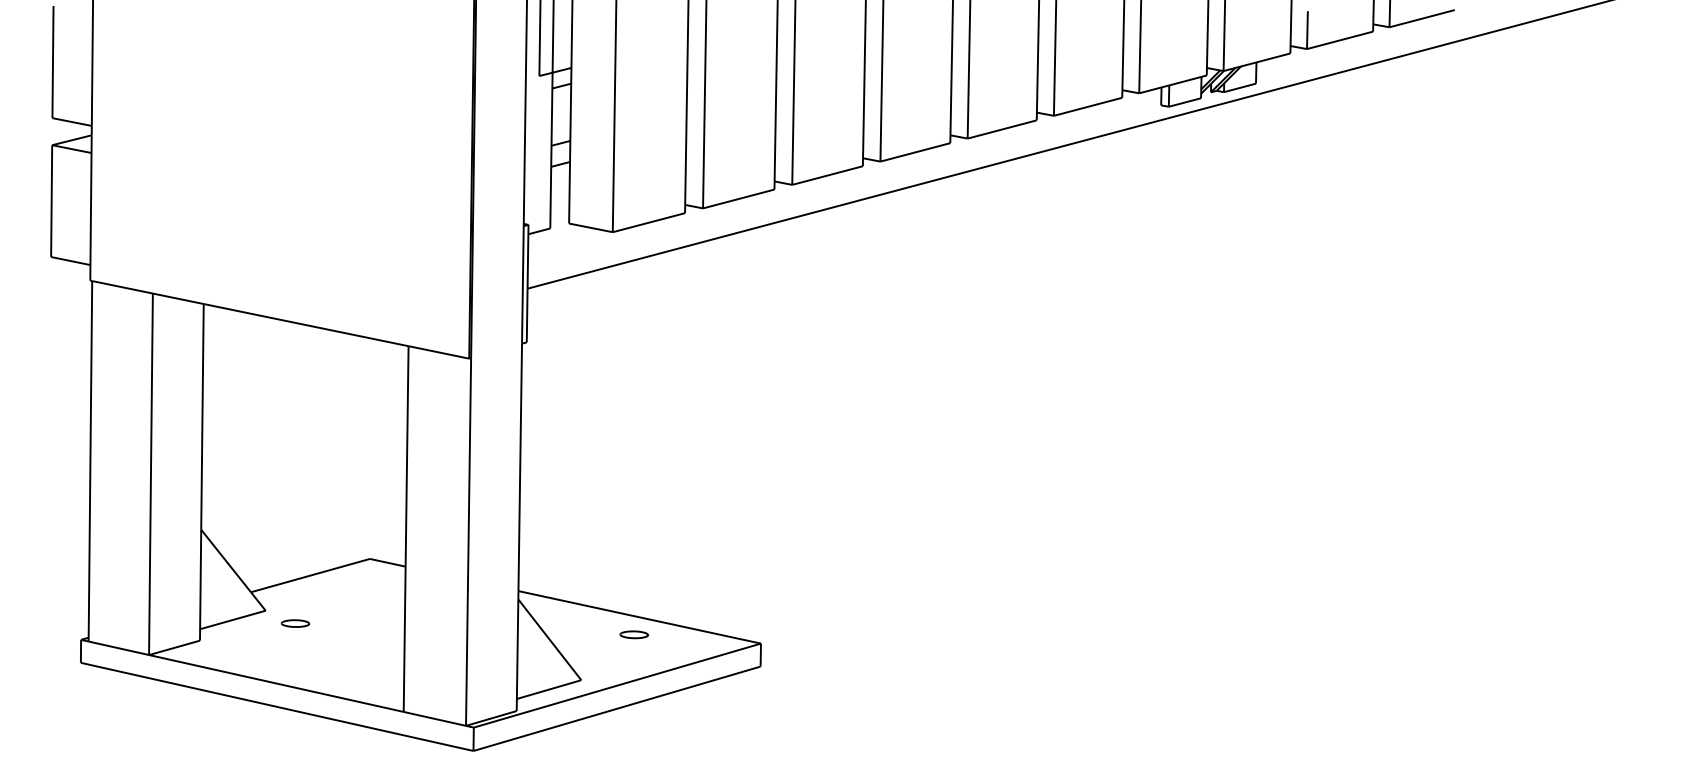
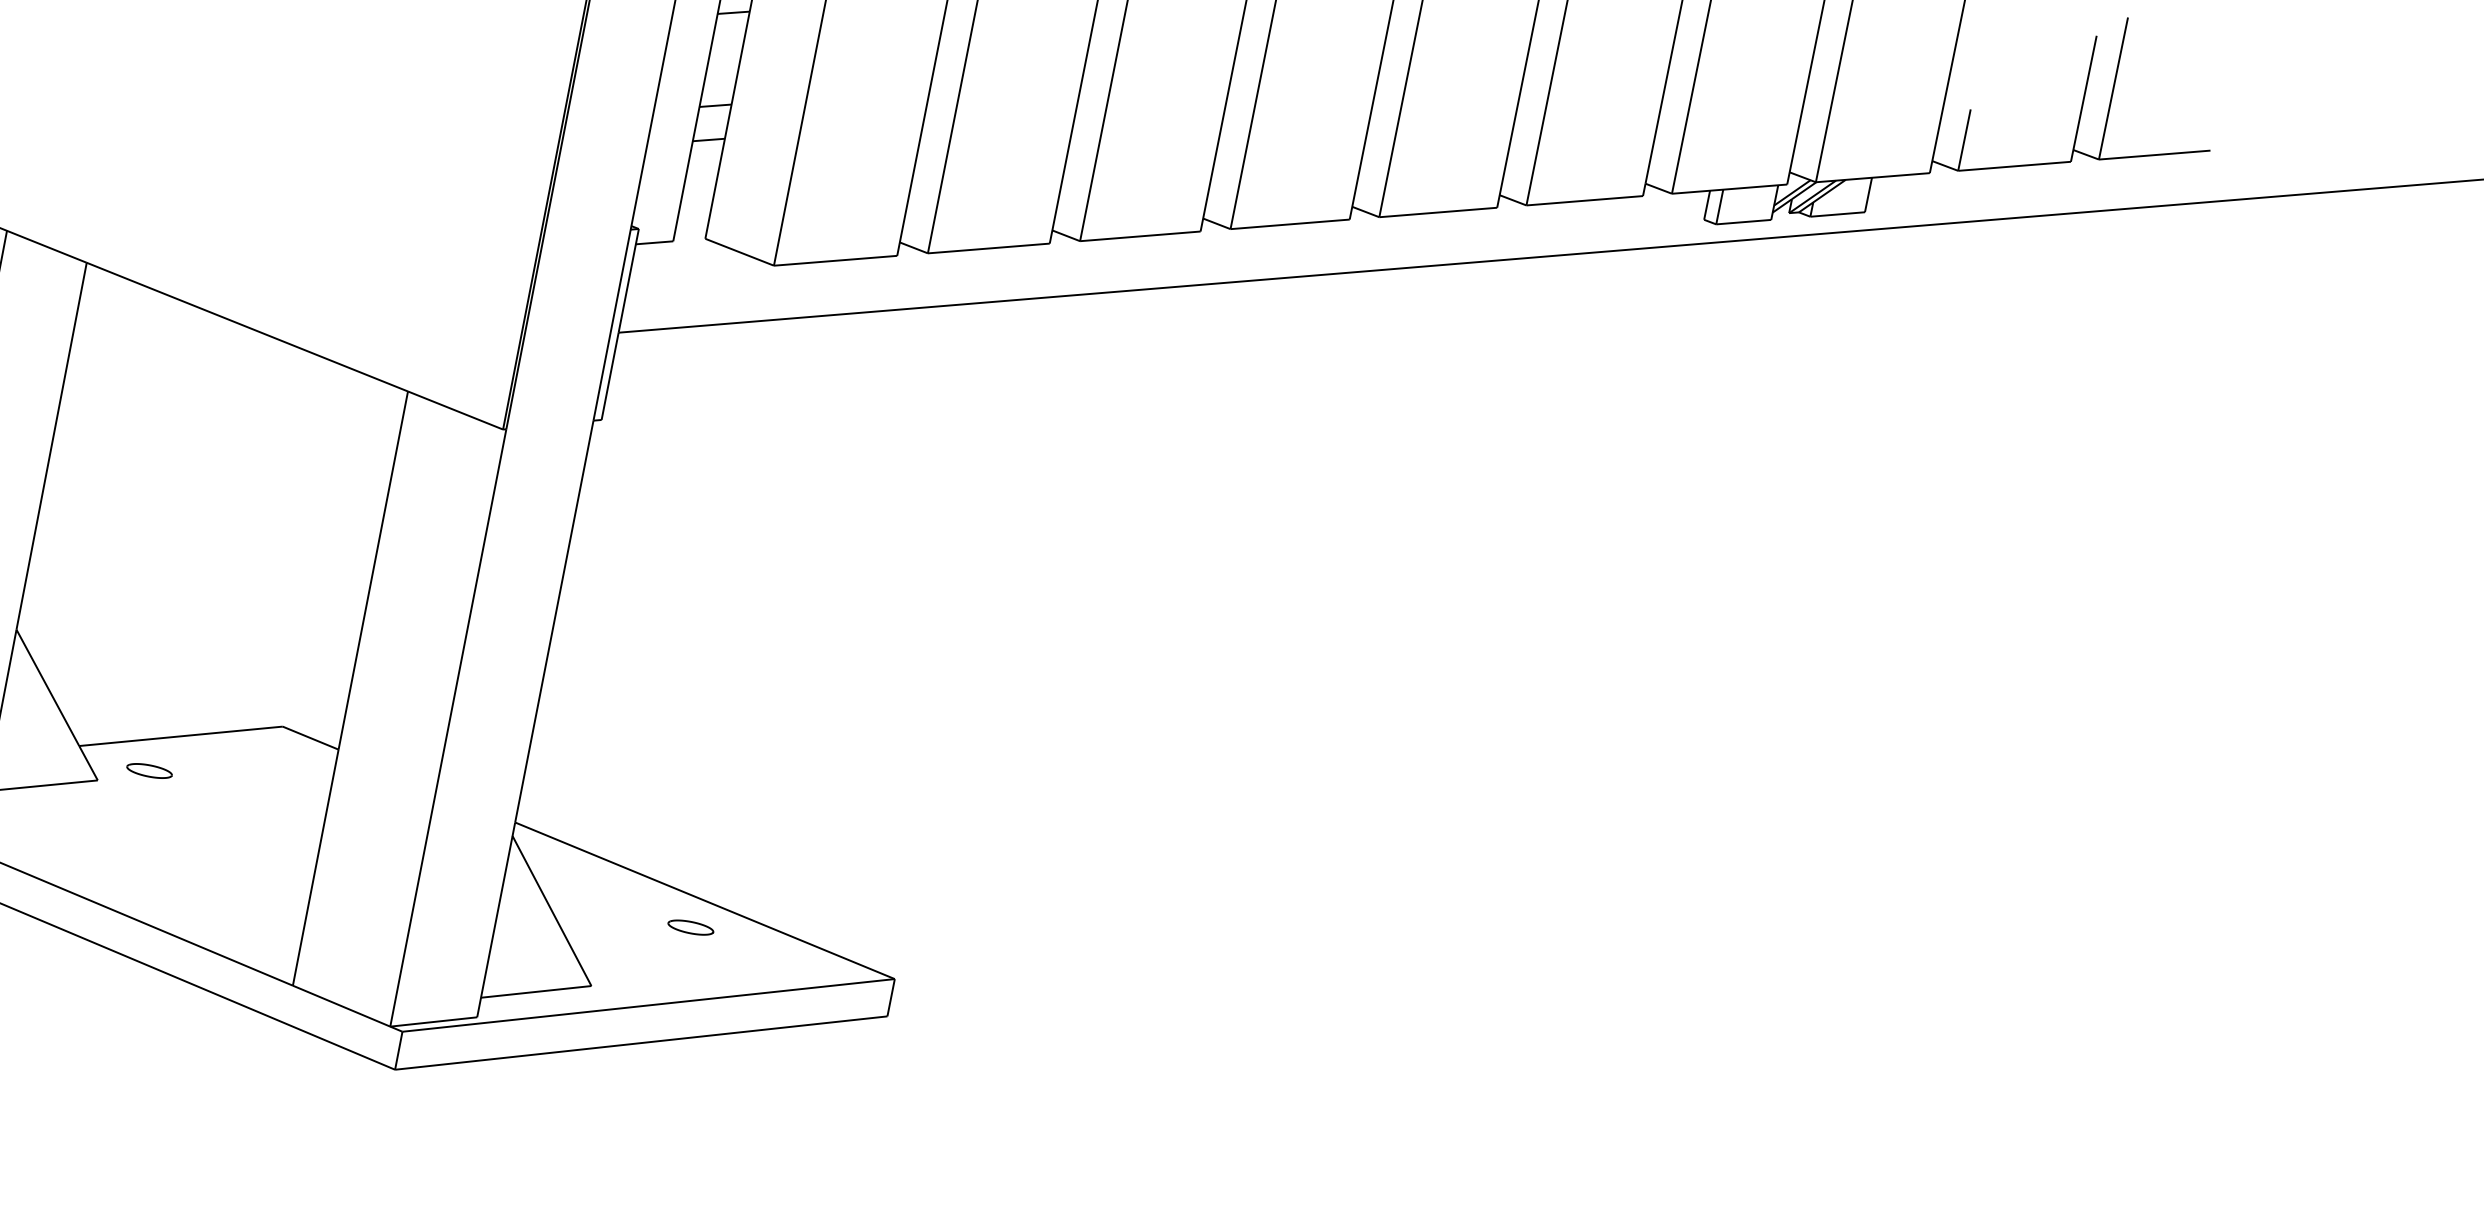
part: (295, 623) -> (149, 770), moved

